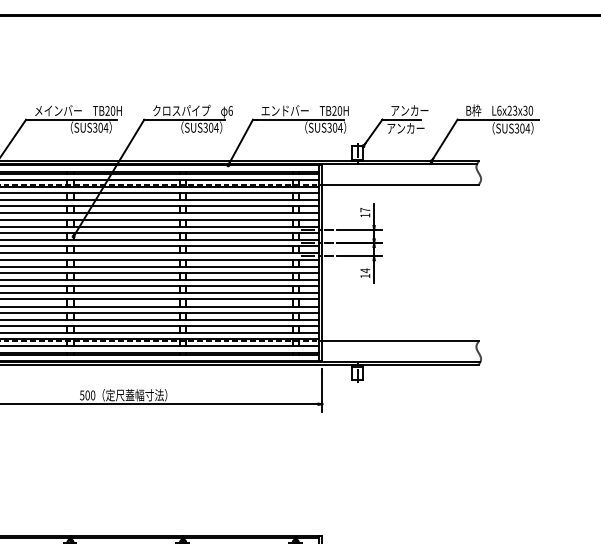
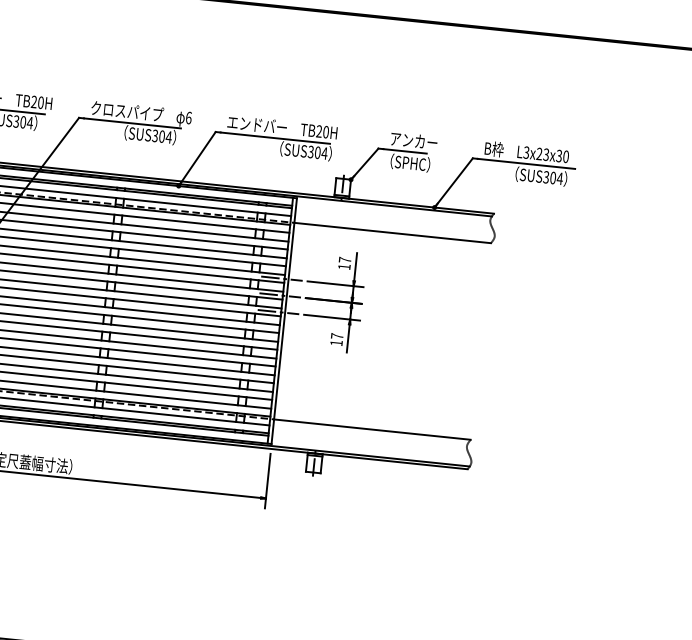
text: (499, 110) -> (526, 152), L6x23x30 -> L3x23x30
text: (405, 128) -> (406, 162), アンカー -> （SPHC）
text: (365, 270) -> (337, 336), 14 -> 17

